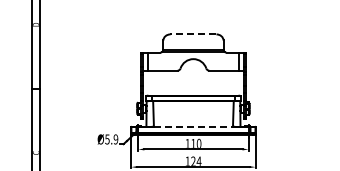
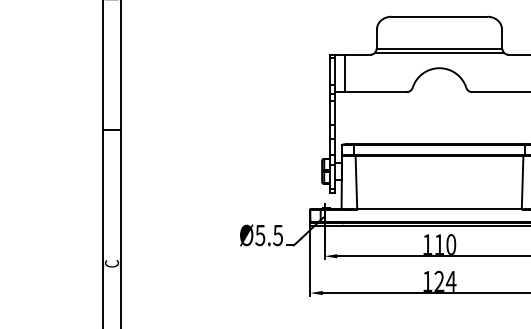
line: (192, 34) -> (437, 16), dashed -> solid
line: (193, 126) -> (439, 208), dashed -> solid
text: (115, 139) -> (277, 235), Ø5.9 -> Ø5.5

